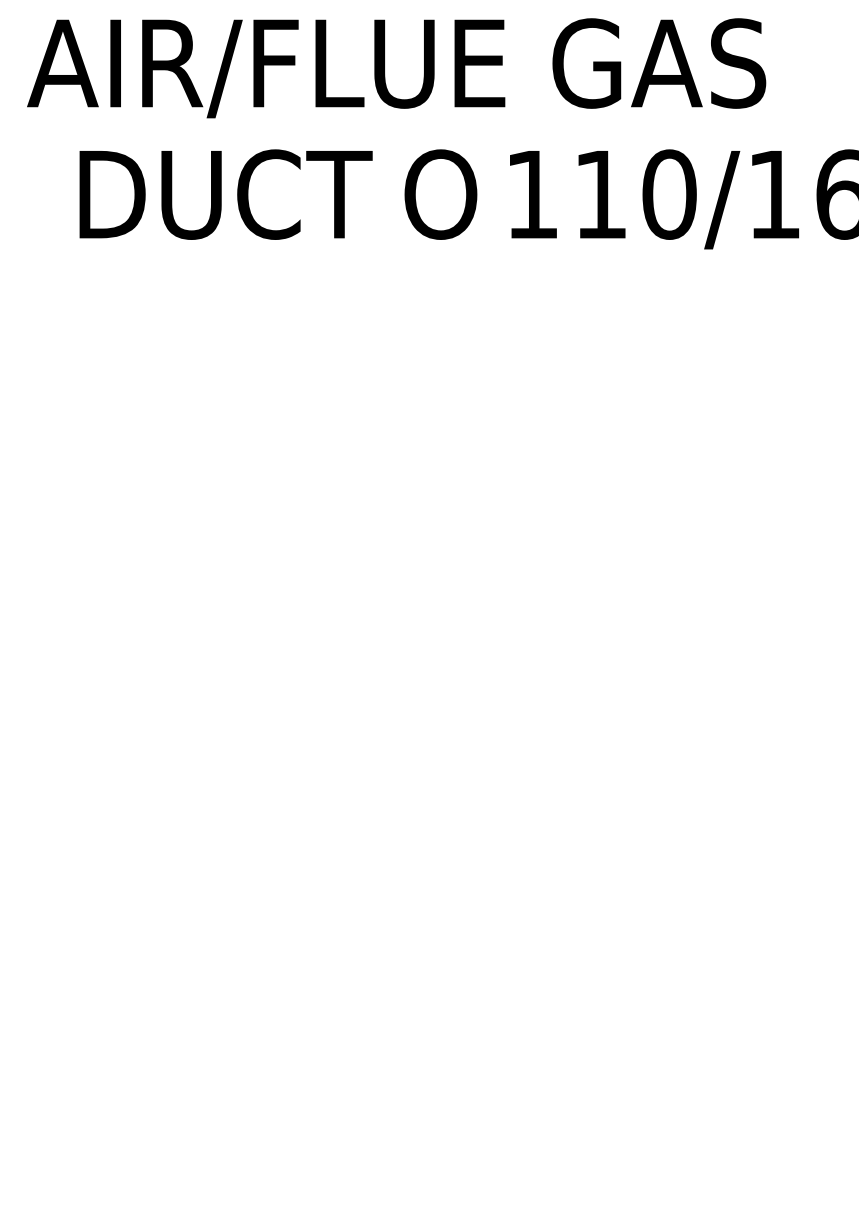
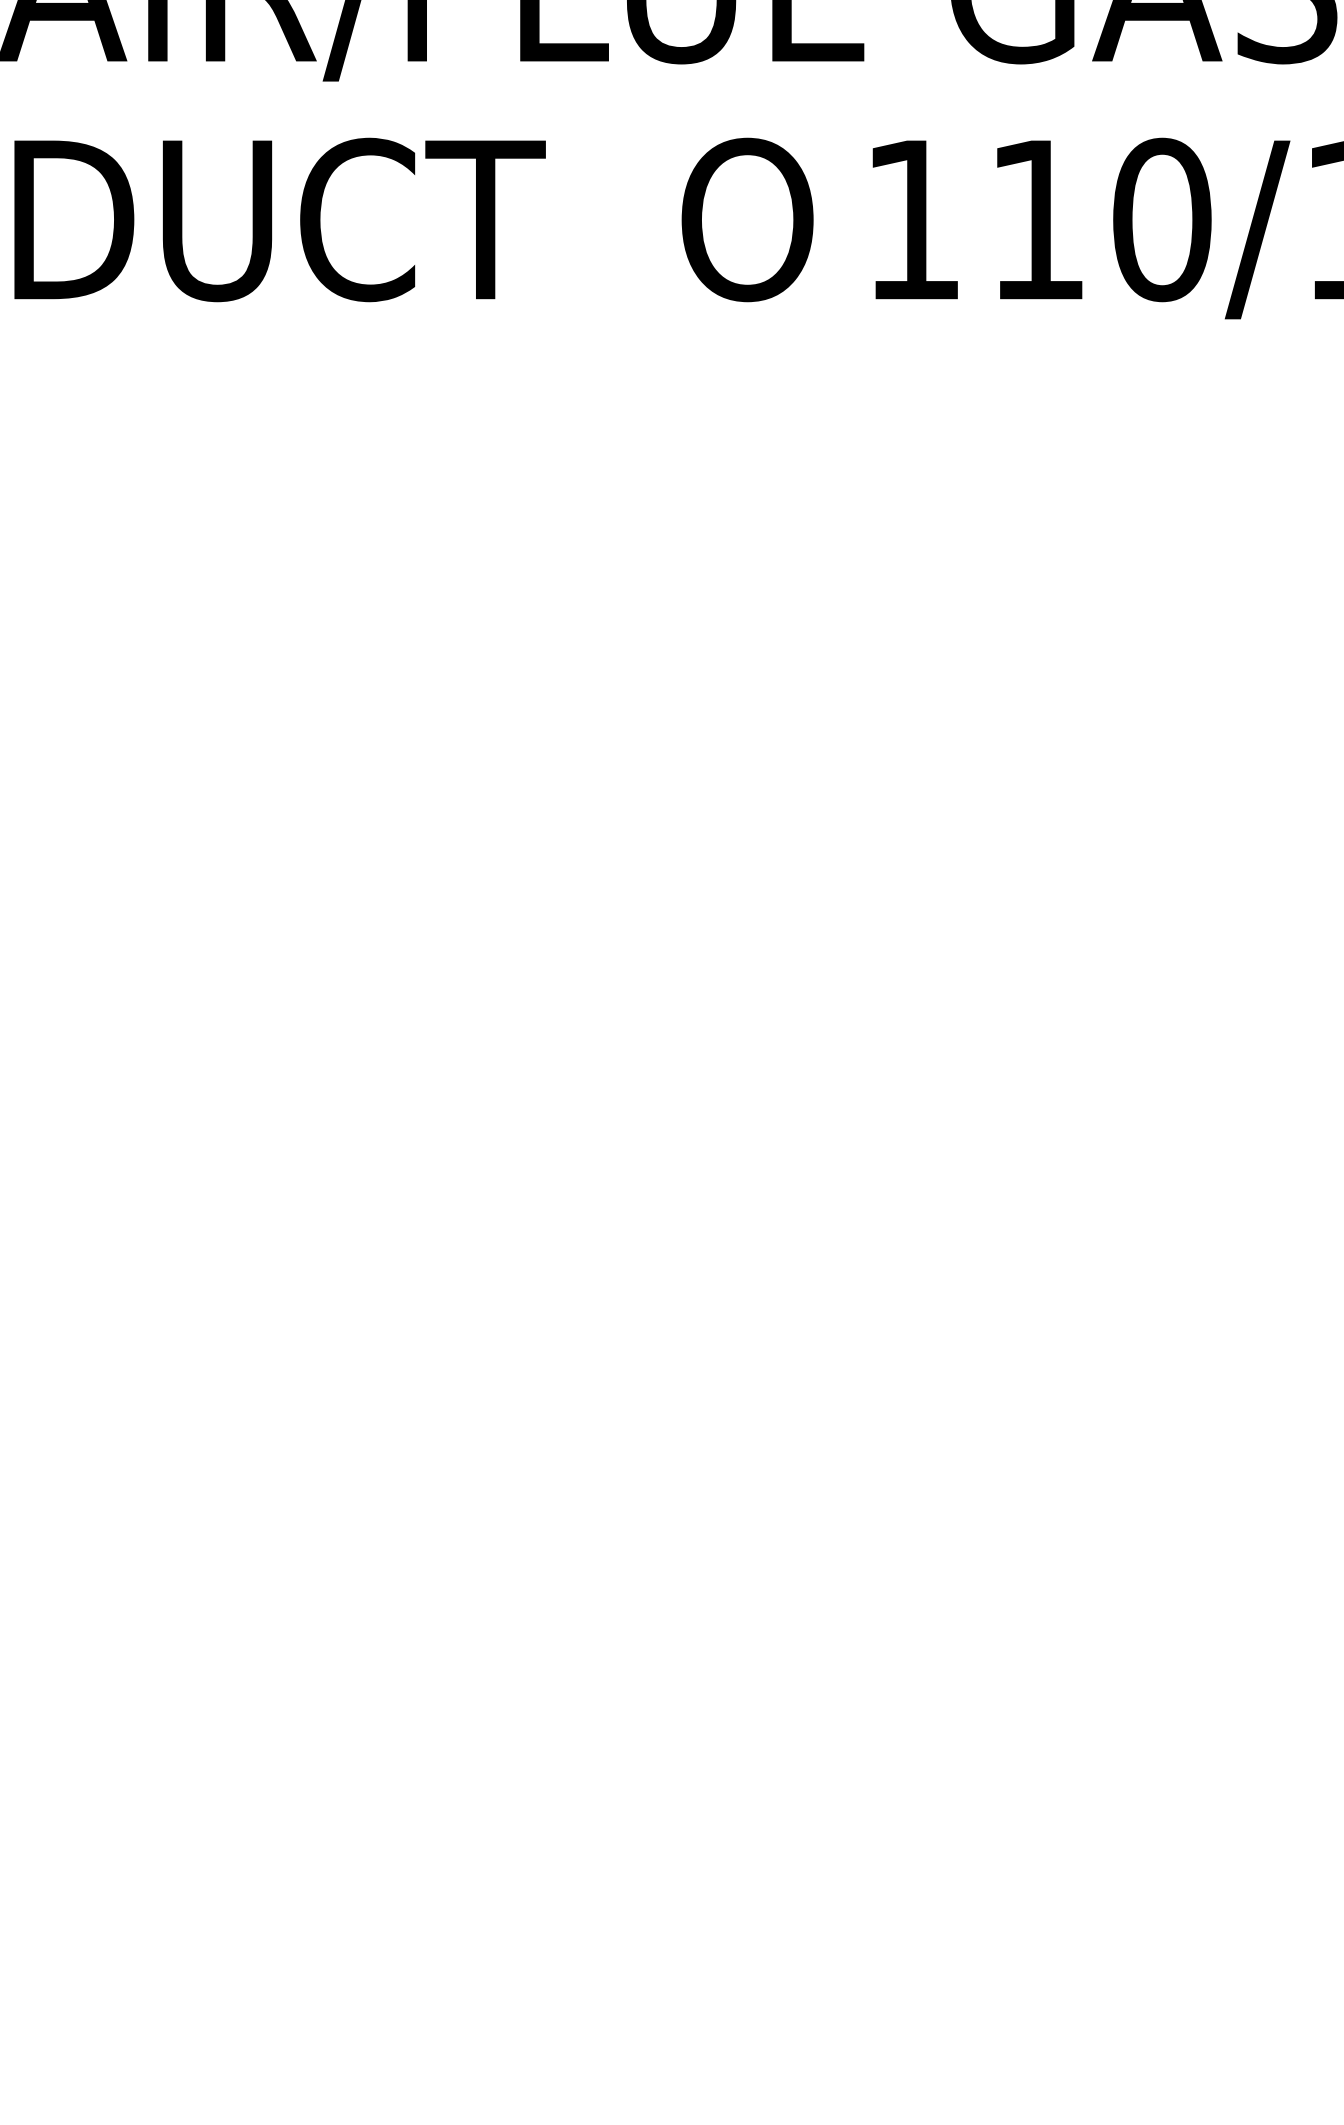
text: (225, 194) -> (278, 219), moved

